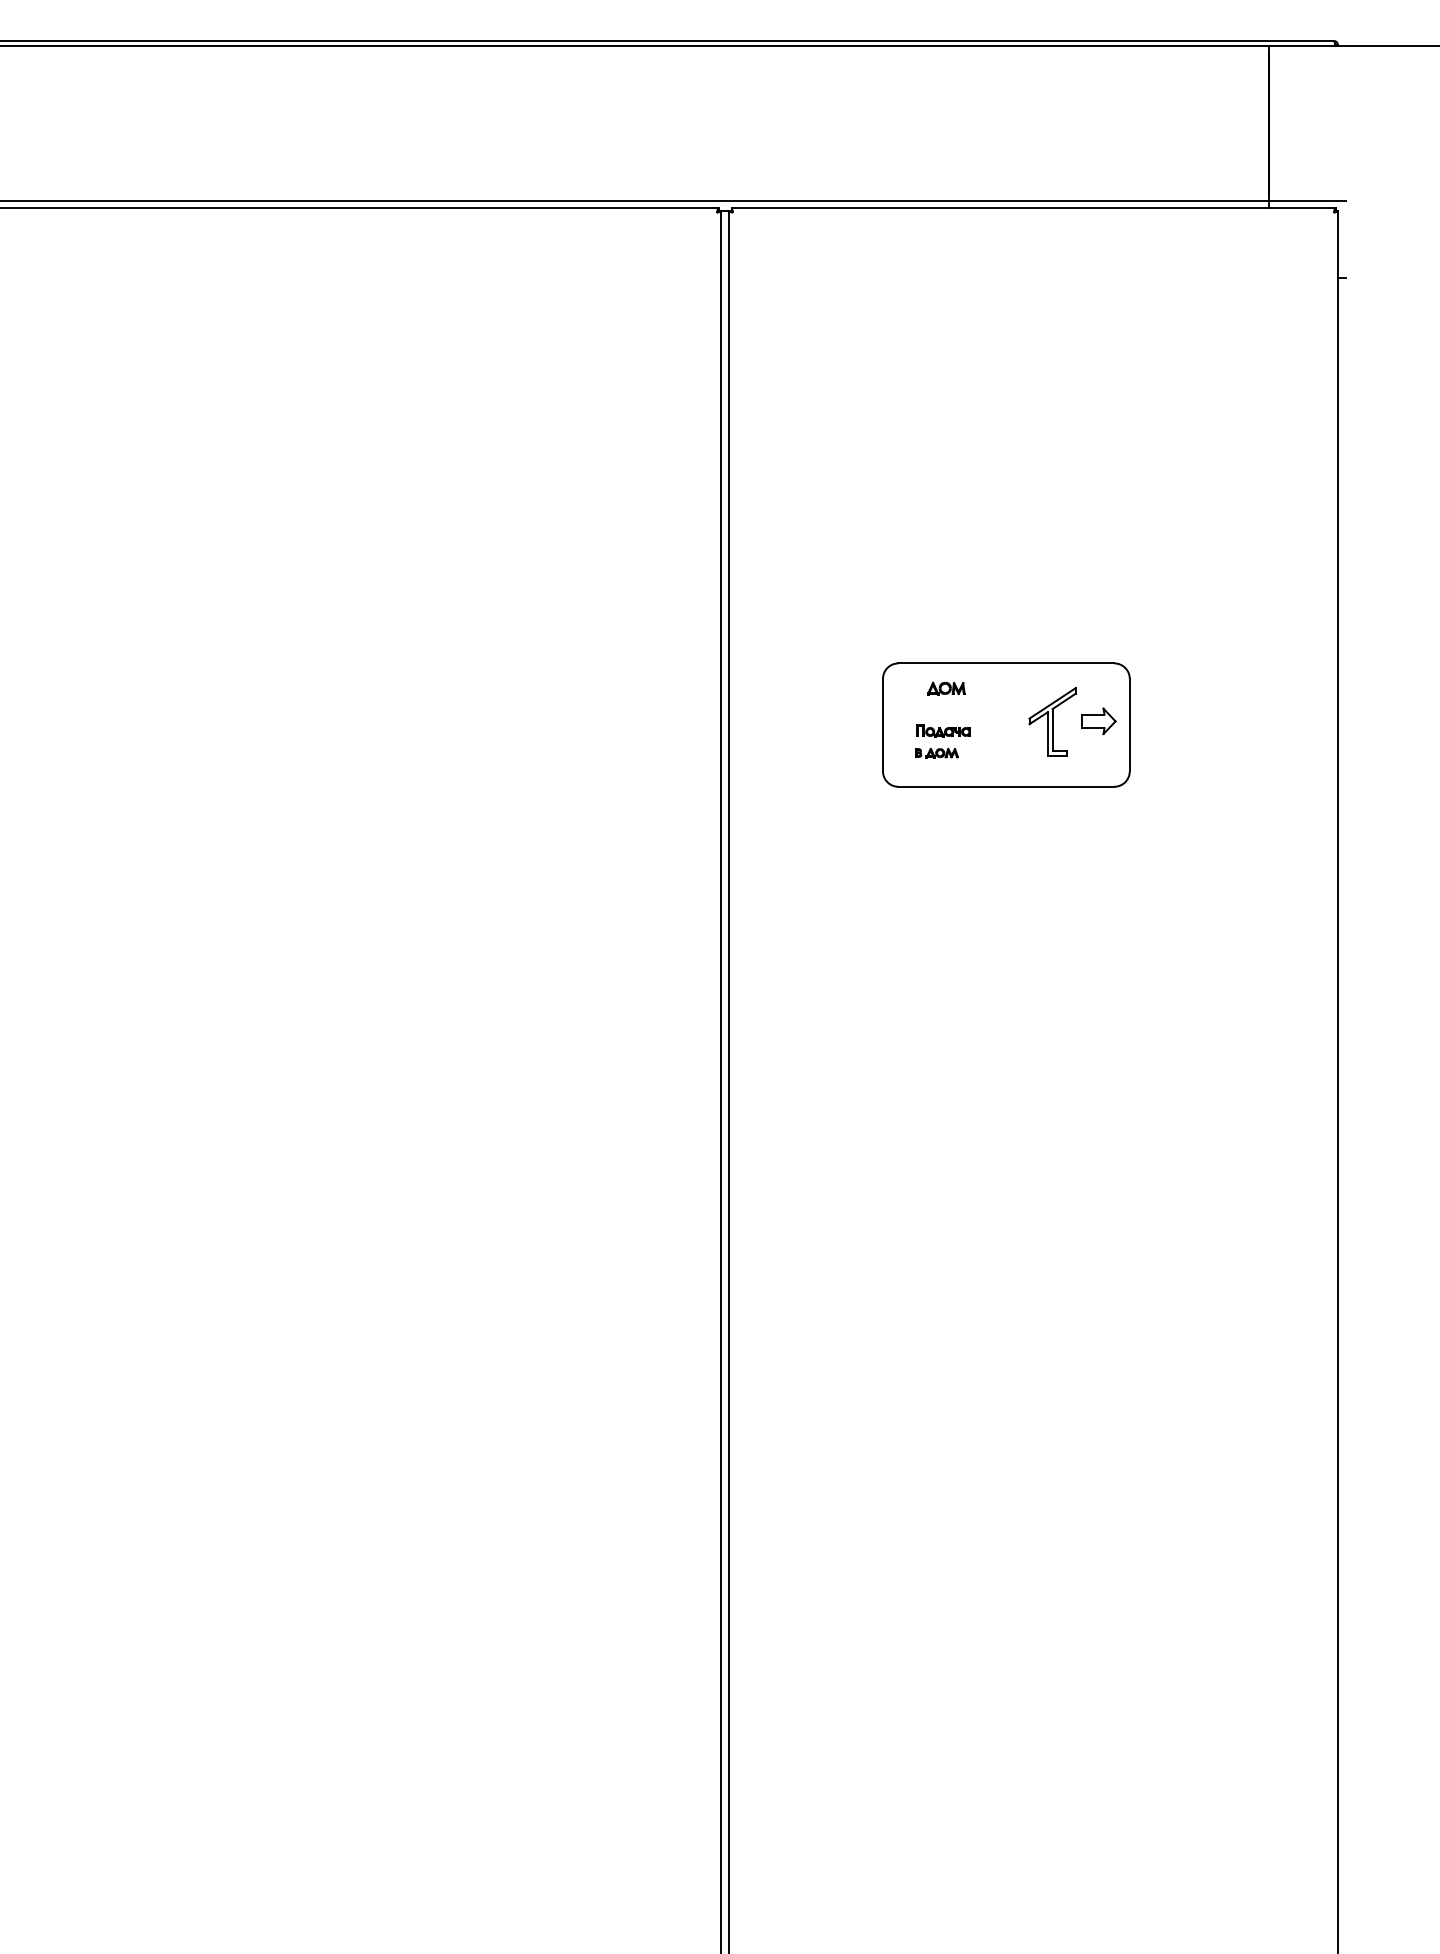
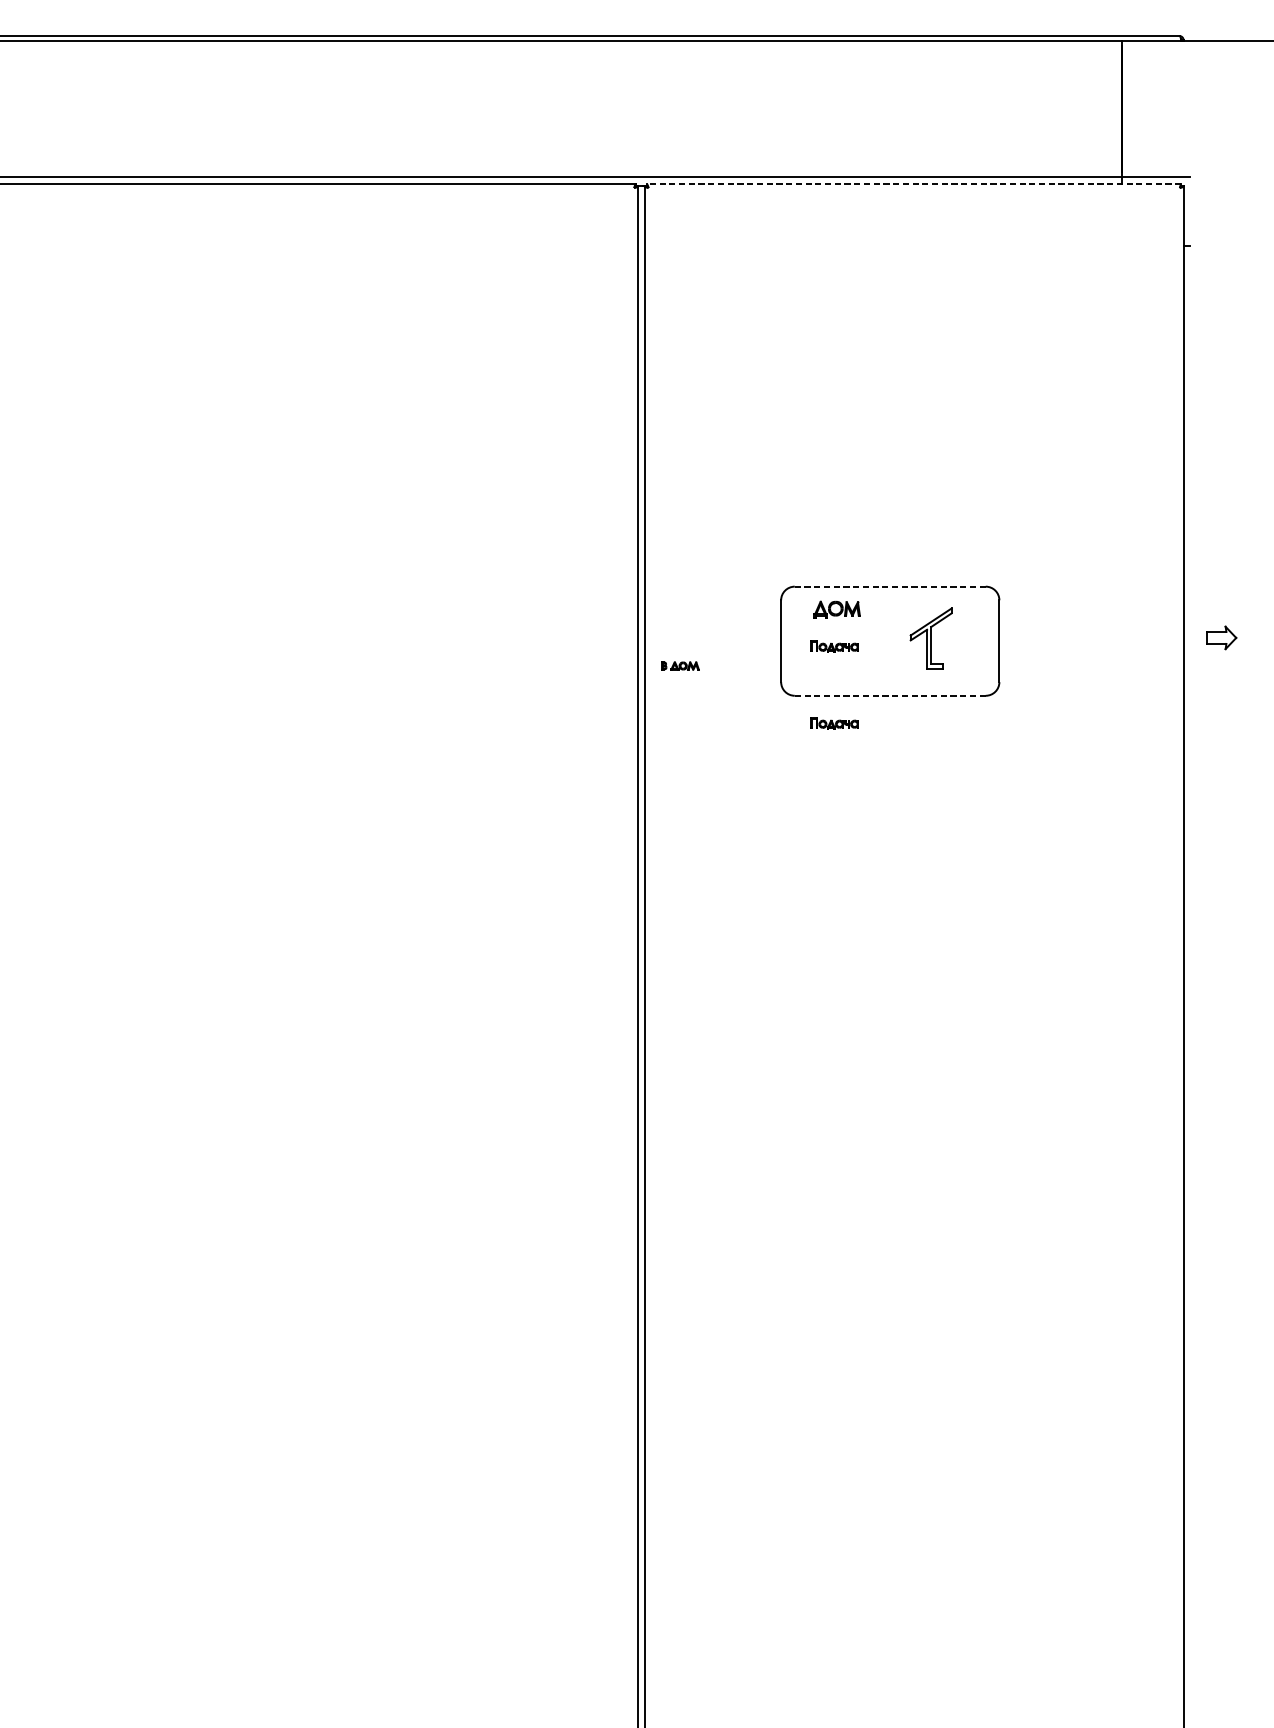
line: (1033, 208) -> (914, 184), solid -> dashed
line: (1006, 663) -> (890, 586), solid -> dashed
part: (946, 688) -> (837, 608), size x1.4
part: (1098, 721) -> (1221, 638), moved
part: (936, 753) -> (679, 666), moved
line: (1006, 786) -> (890, 695), solid -> dashed
part: (943, 817) -> (834, 722), added

